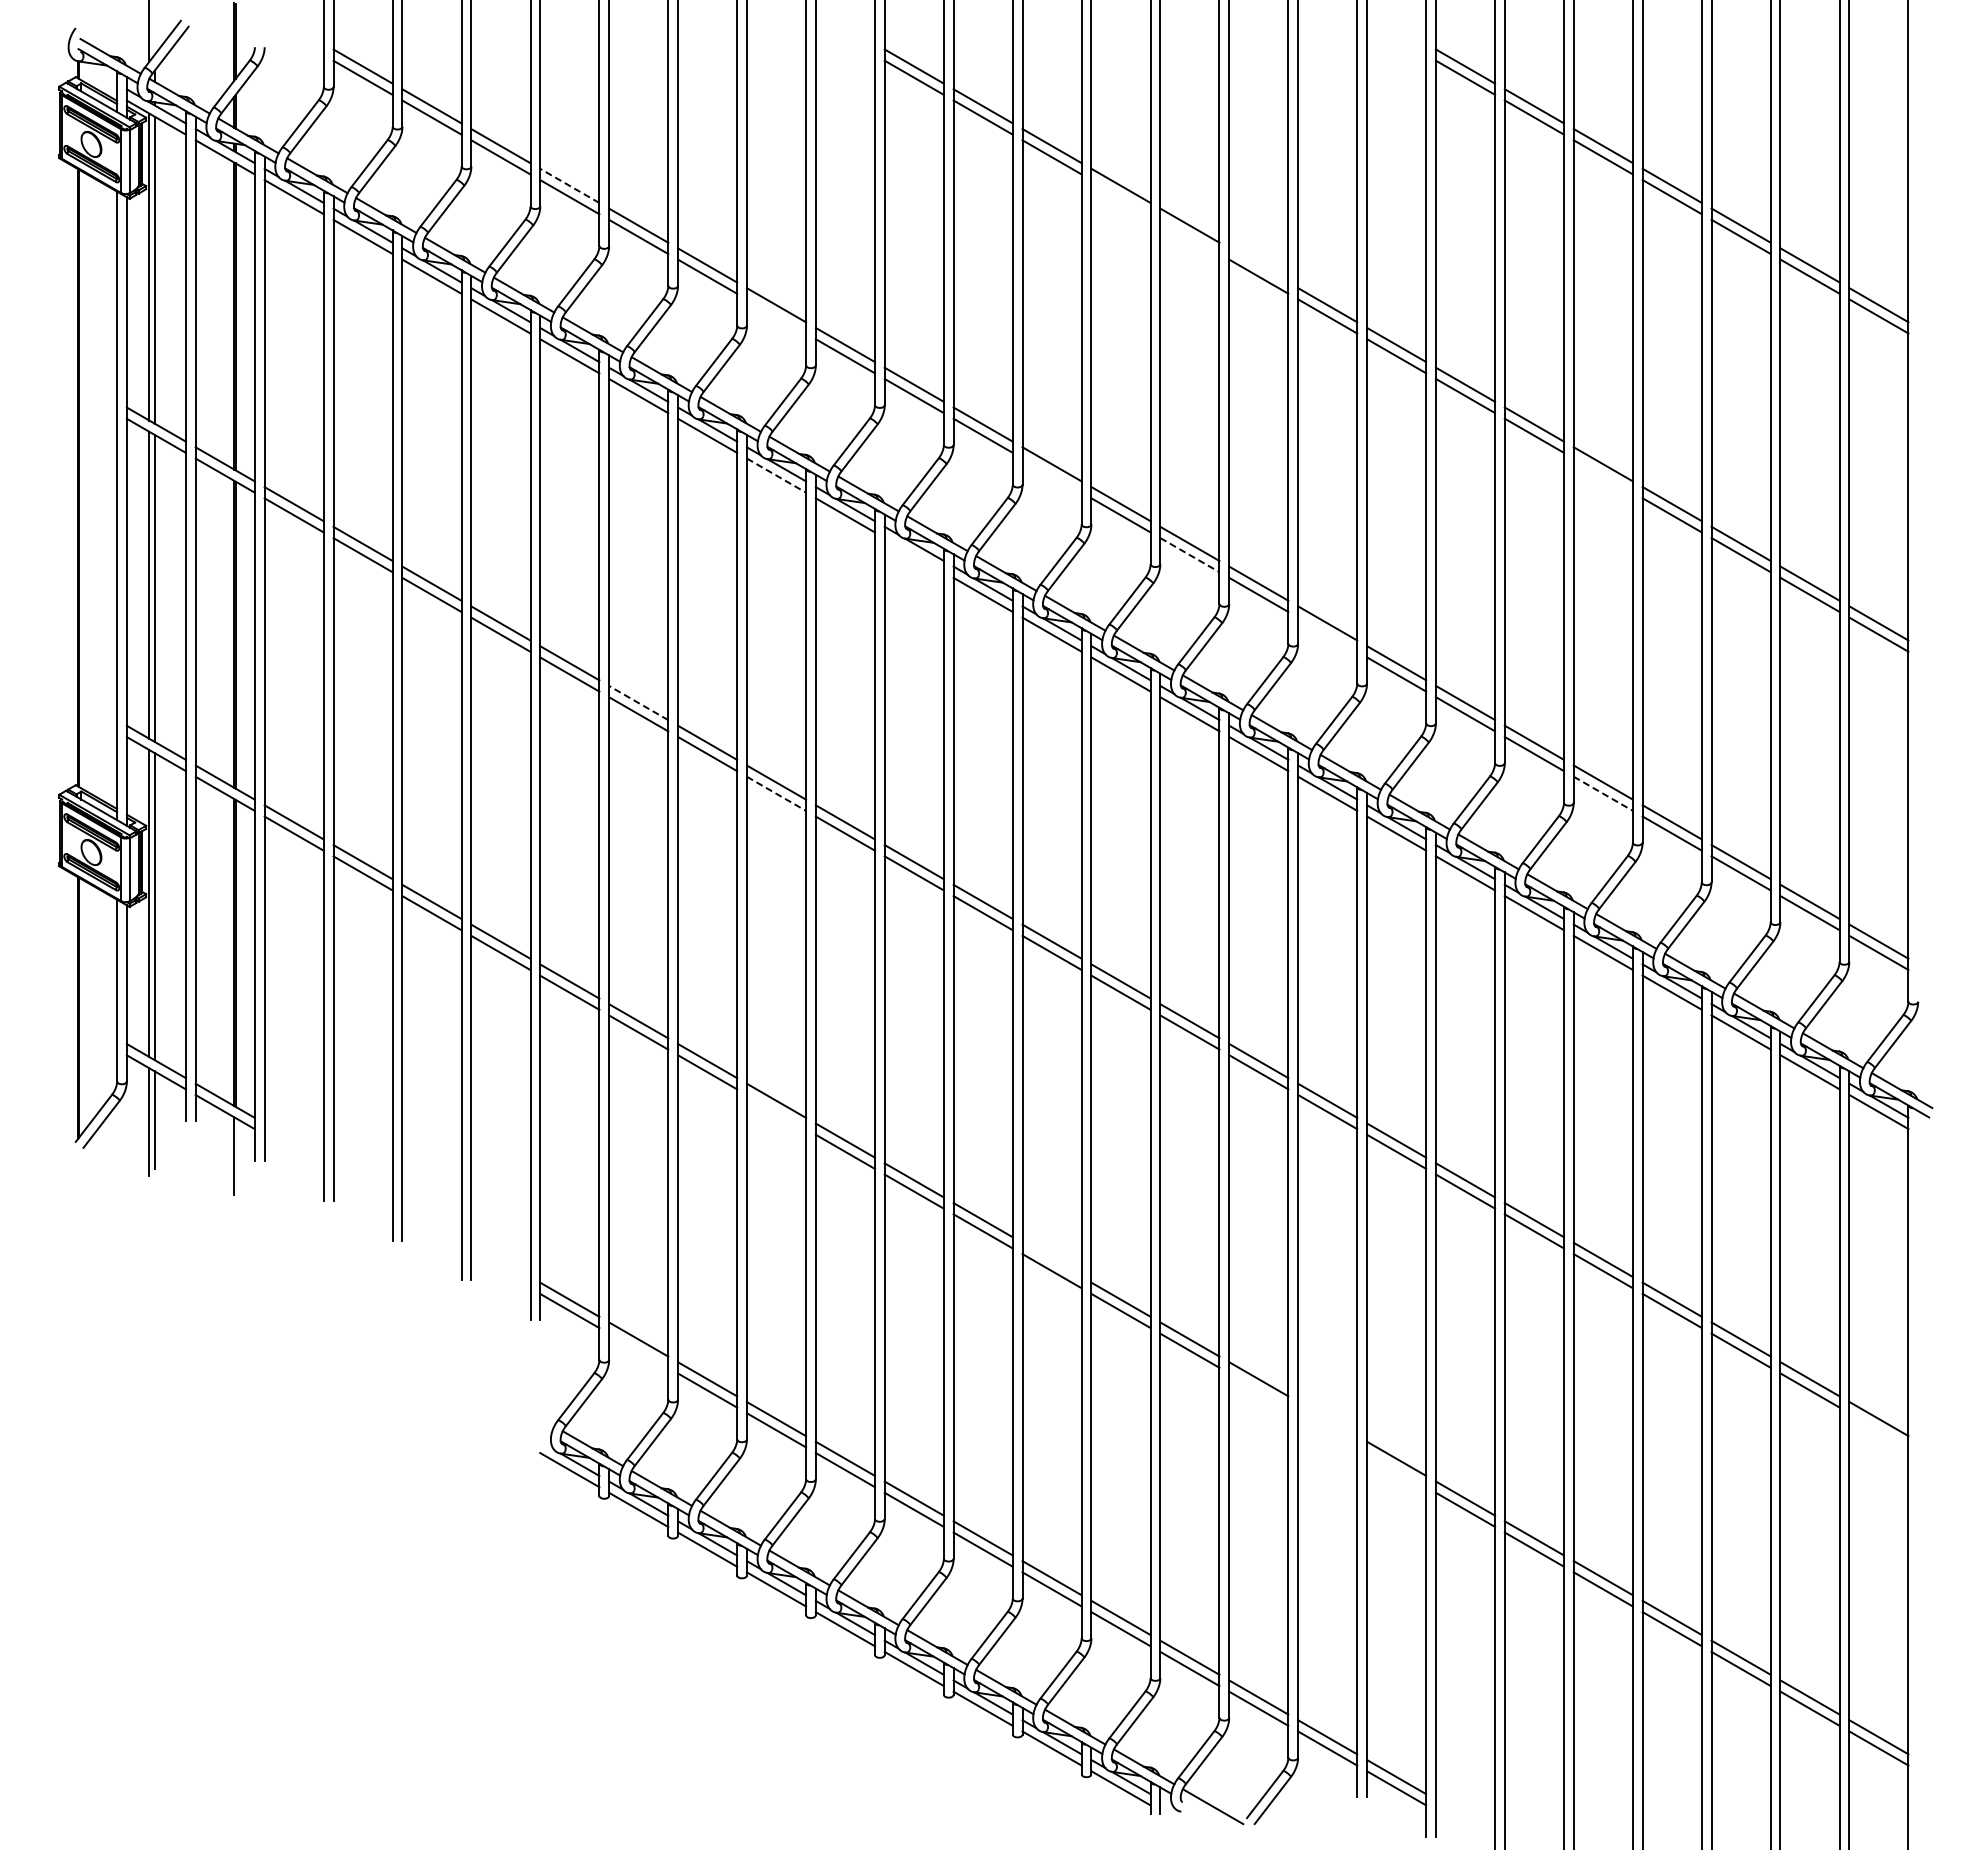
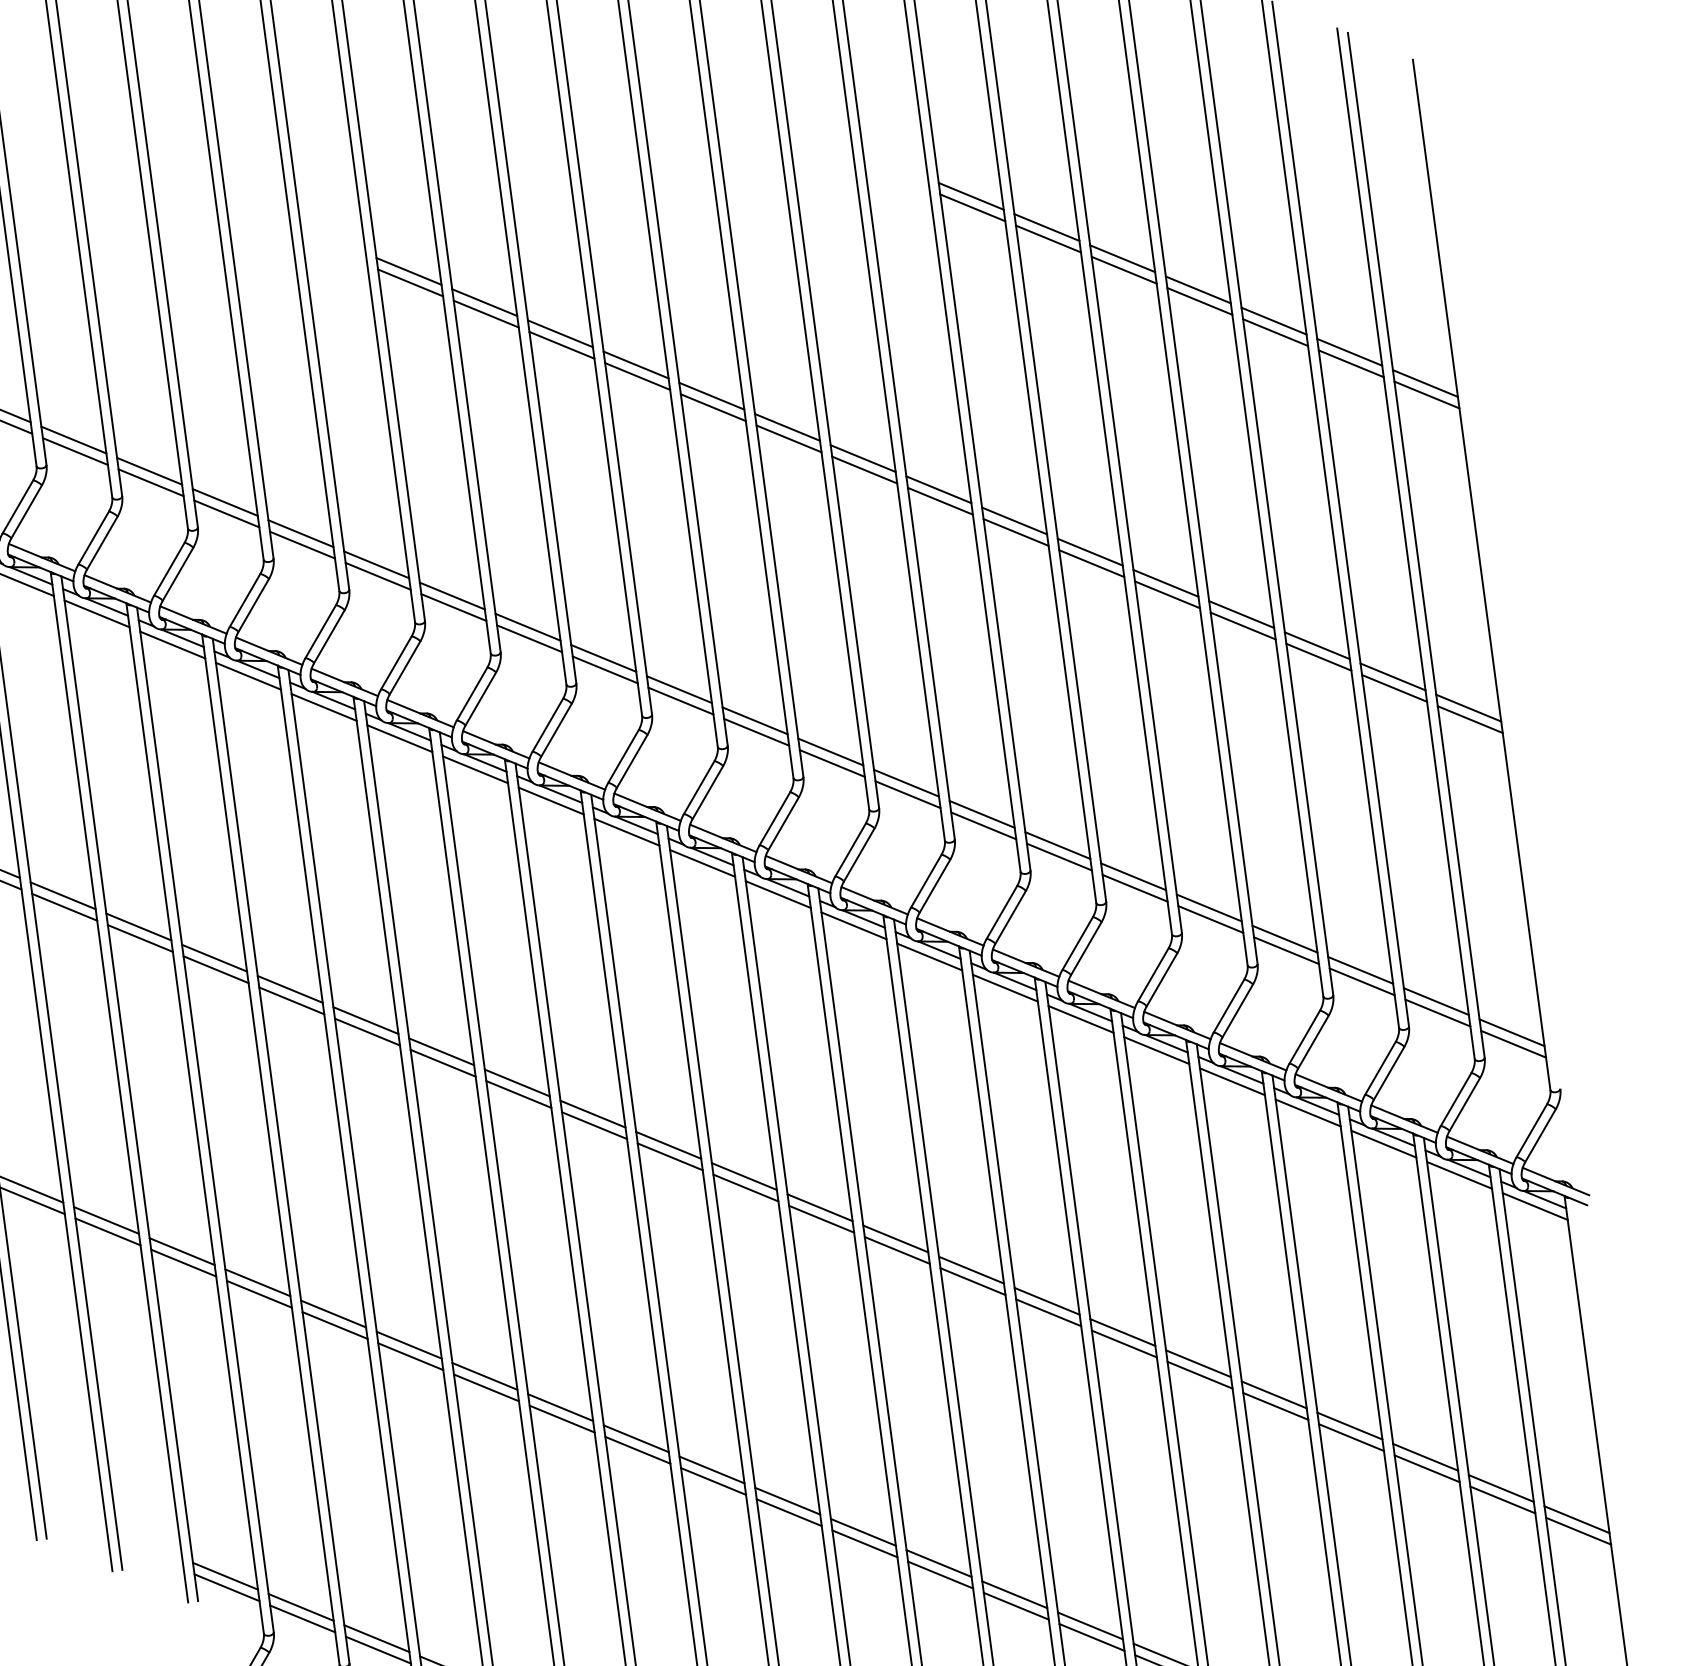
line: (569, 185) -> (73, 439), dashed -> solid
line: (1120, 197) -> (637, 376), added
line: (1189, 236) -> (712, 407), added
line: (1258, 265) -> (787, 427), added
line: (776, 316) -> (302, 545), added
line: (776, 475) -> (324, 707), dashed -> solid
line: (1051, 475) -> (604, 669), added
line: (1602, 475) -> (1166, 594), added
line: (913, 555) -> (474, 770), added
line: (1190, 555) -> (757, 732), dashed -> solid
line: (1327, 634) -> (907, 794), added
line: (638, 702) -> (214, 957), dashed -> solid
line: (776, 794) -> (367, 1032), dashed -> solid
line: (1603, 794) -> (1211, 920), dashed -> solid
line: (776, 1112) -> (410, 1357), added
line: (1051, 1259) -> (711, 1469), added
line: (638, 1350) -> (302, 1618), added
line: (1258, 1390) -> (940, 1575), added
line: (1327, 1418) -> (1014, 1594), added
line: (1327, 1430) -> (1016, 1606), added
line: (1878, 1430) -> (1578, 1531), added
line: (1396, 1469) -> (1091, 1636), added

